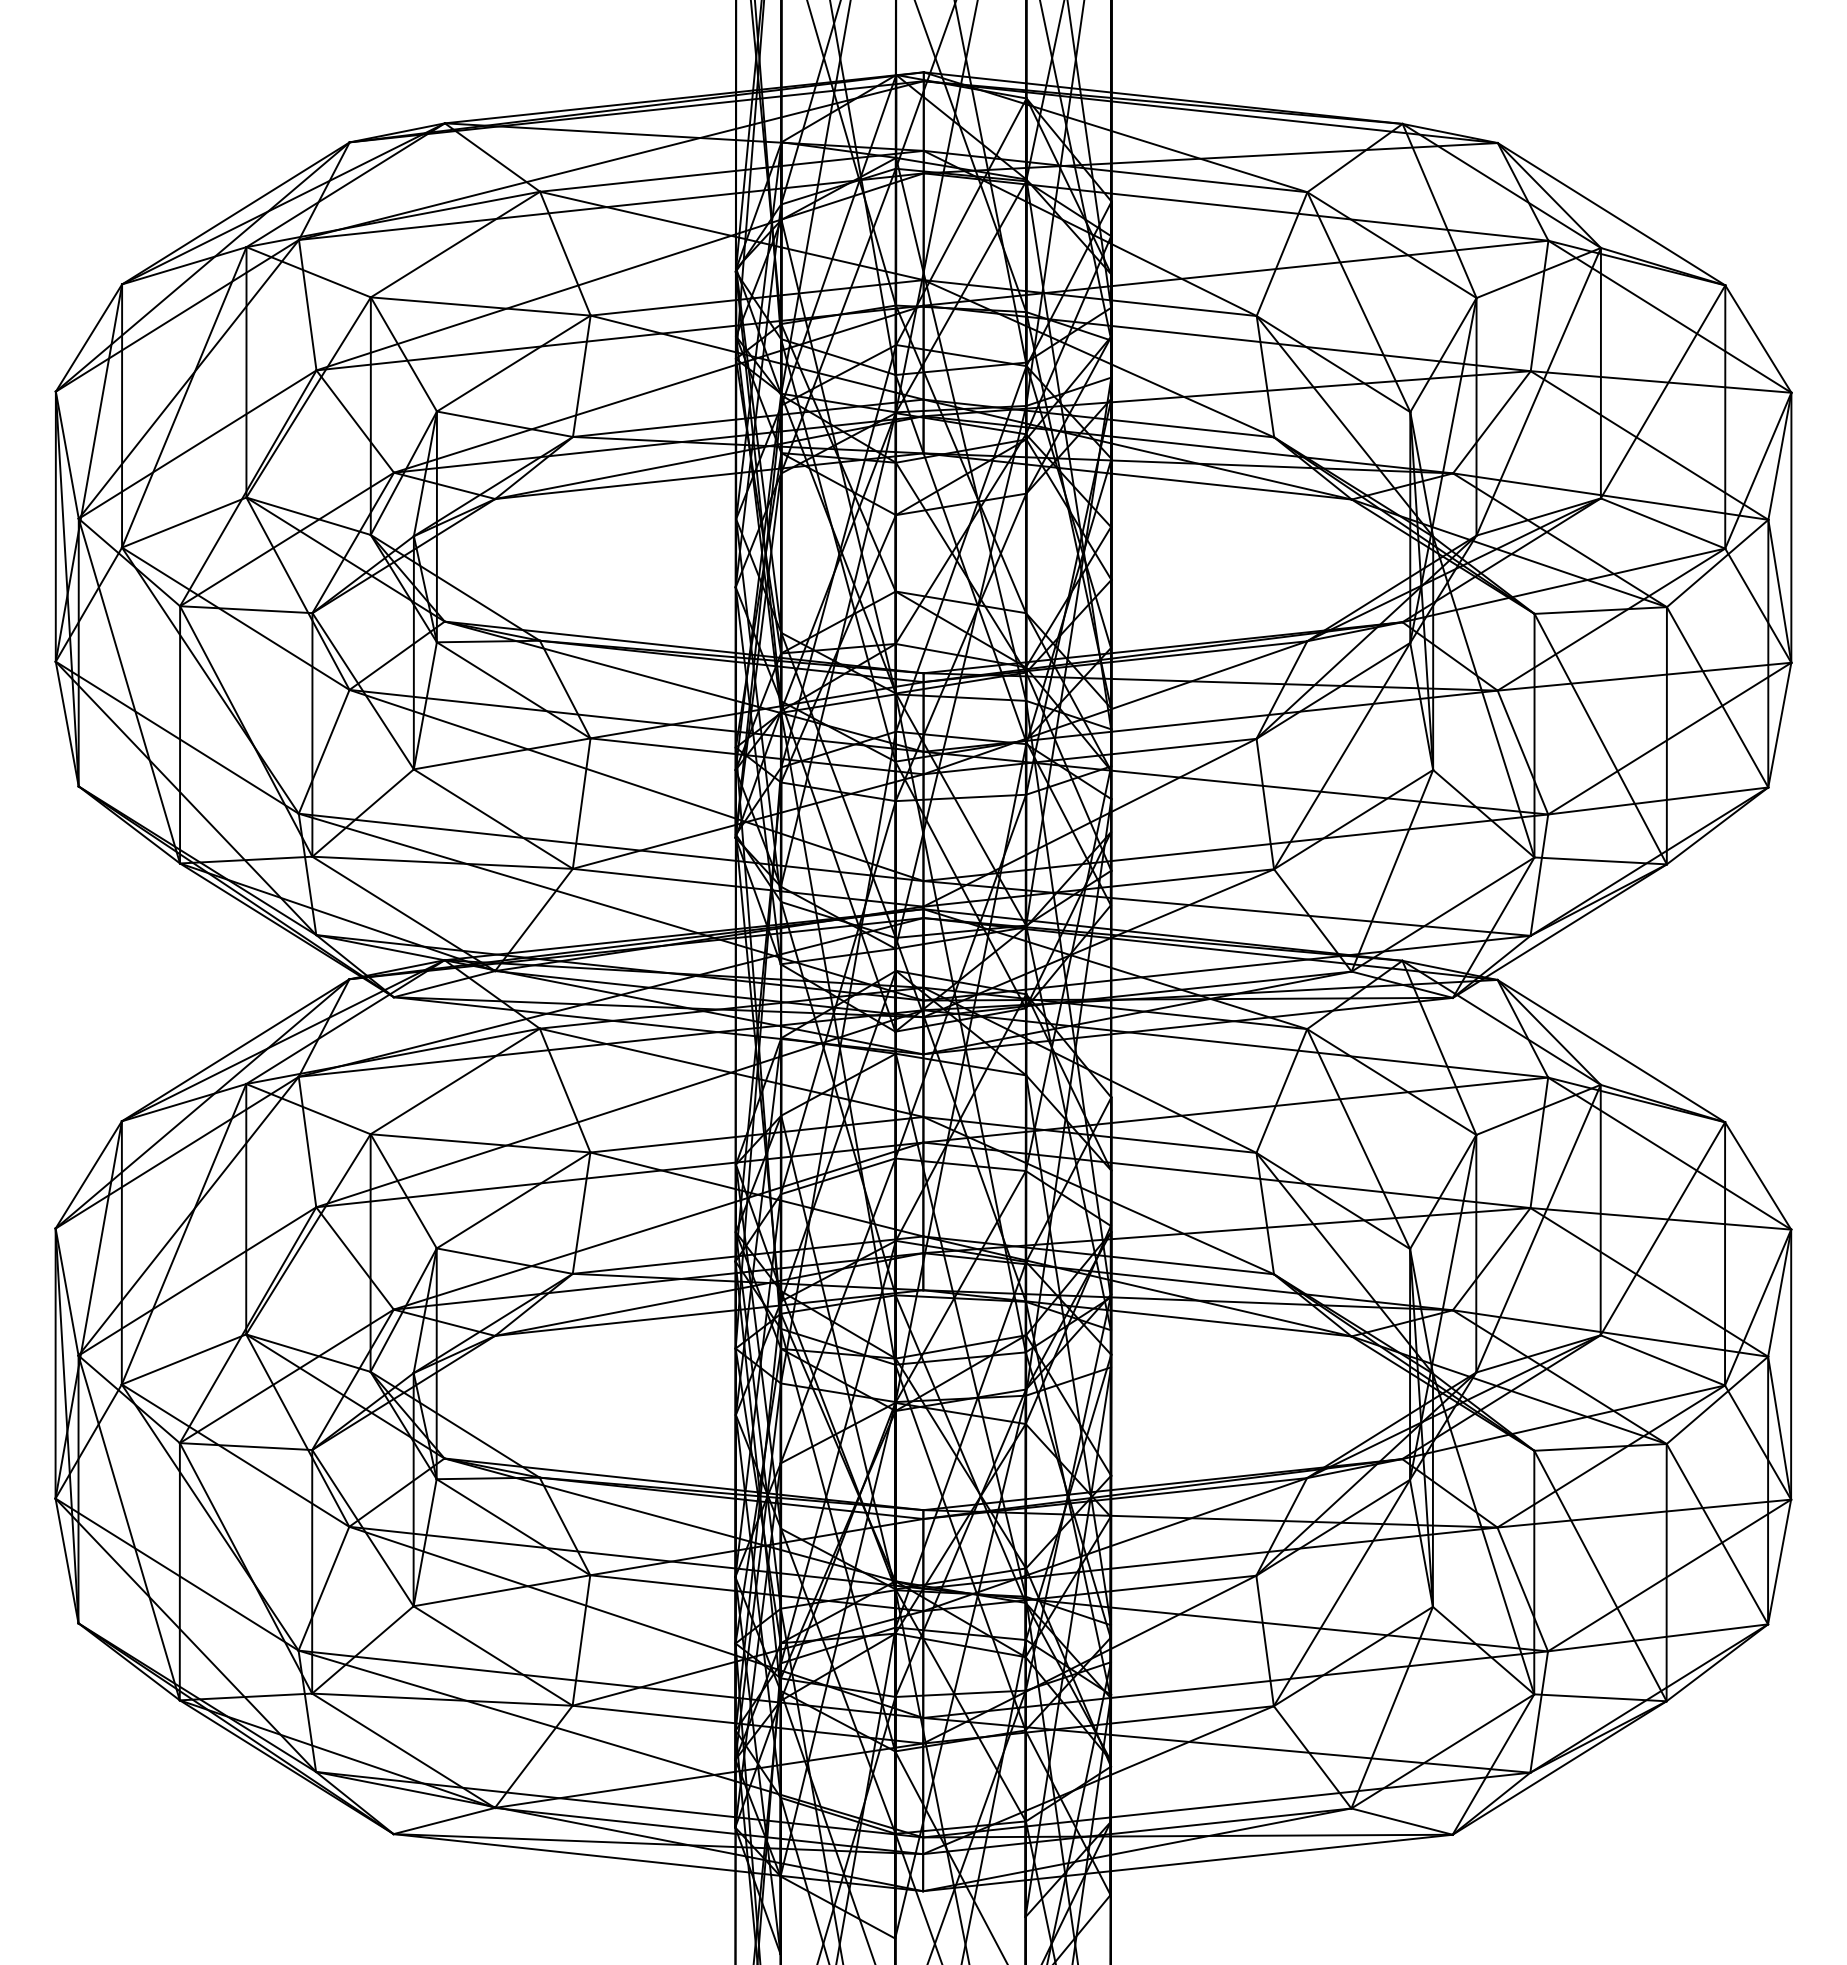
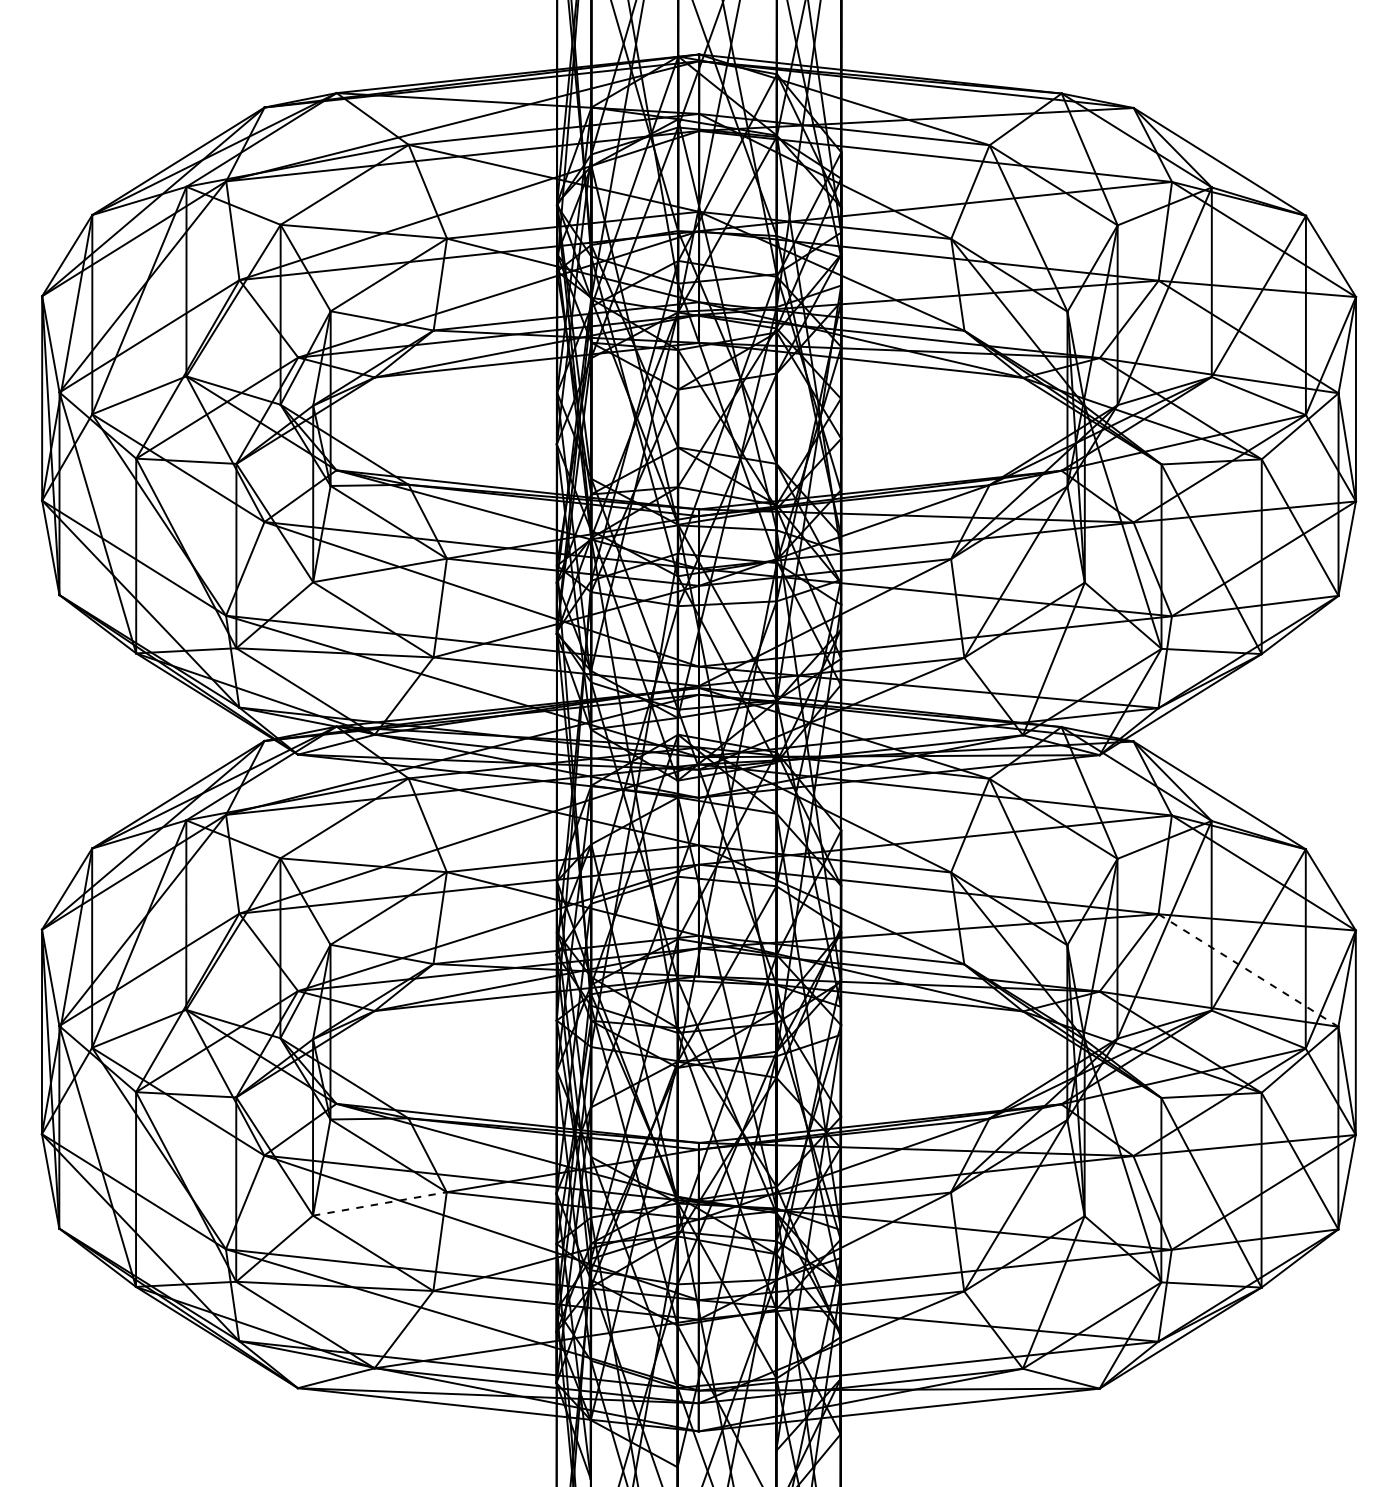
line: (1649, 1282) -> (1248, 970), solid -> dashed
line: (501, 1590) -> (379, 1203), solid -> dashed

